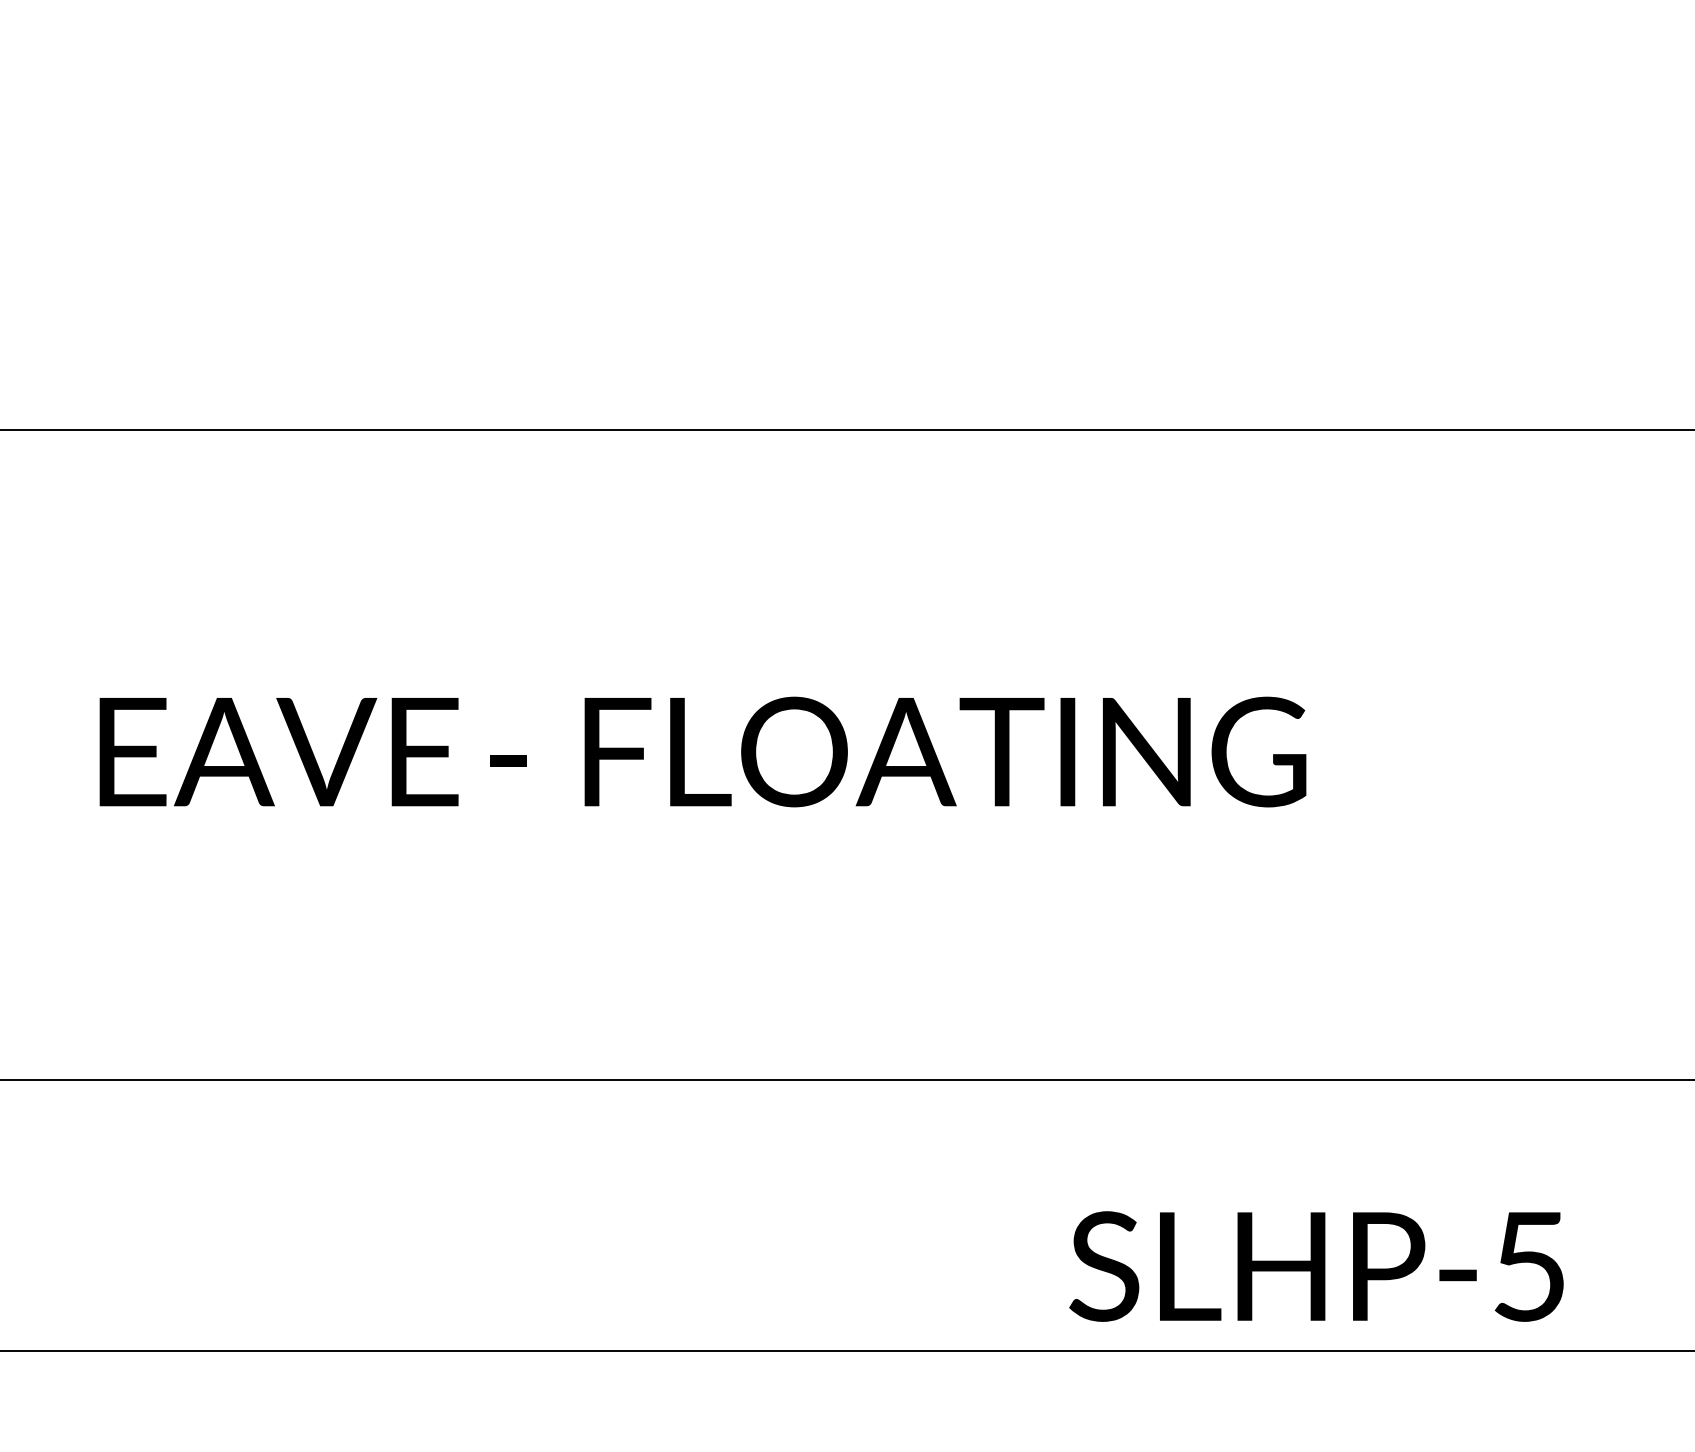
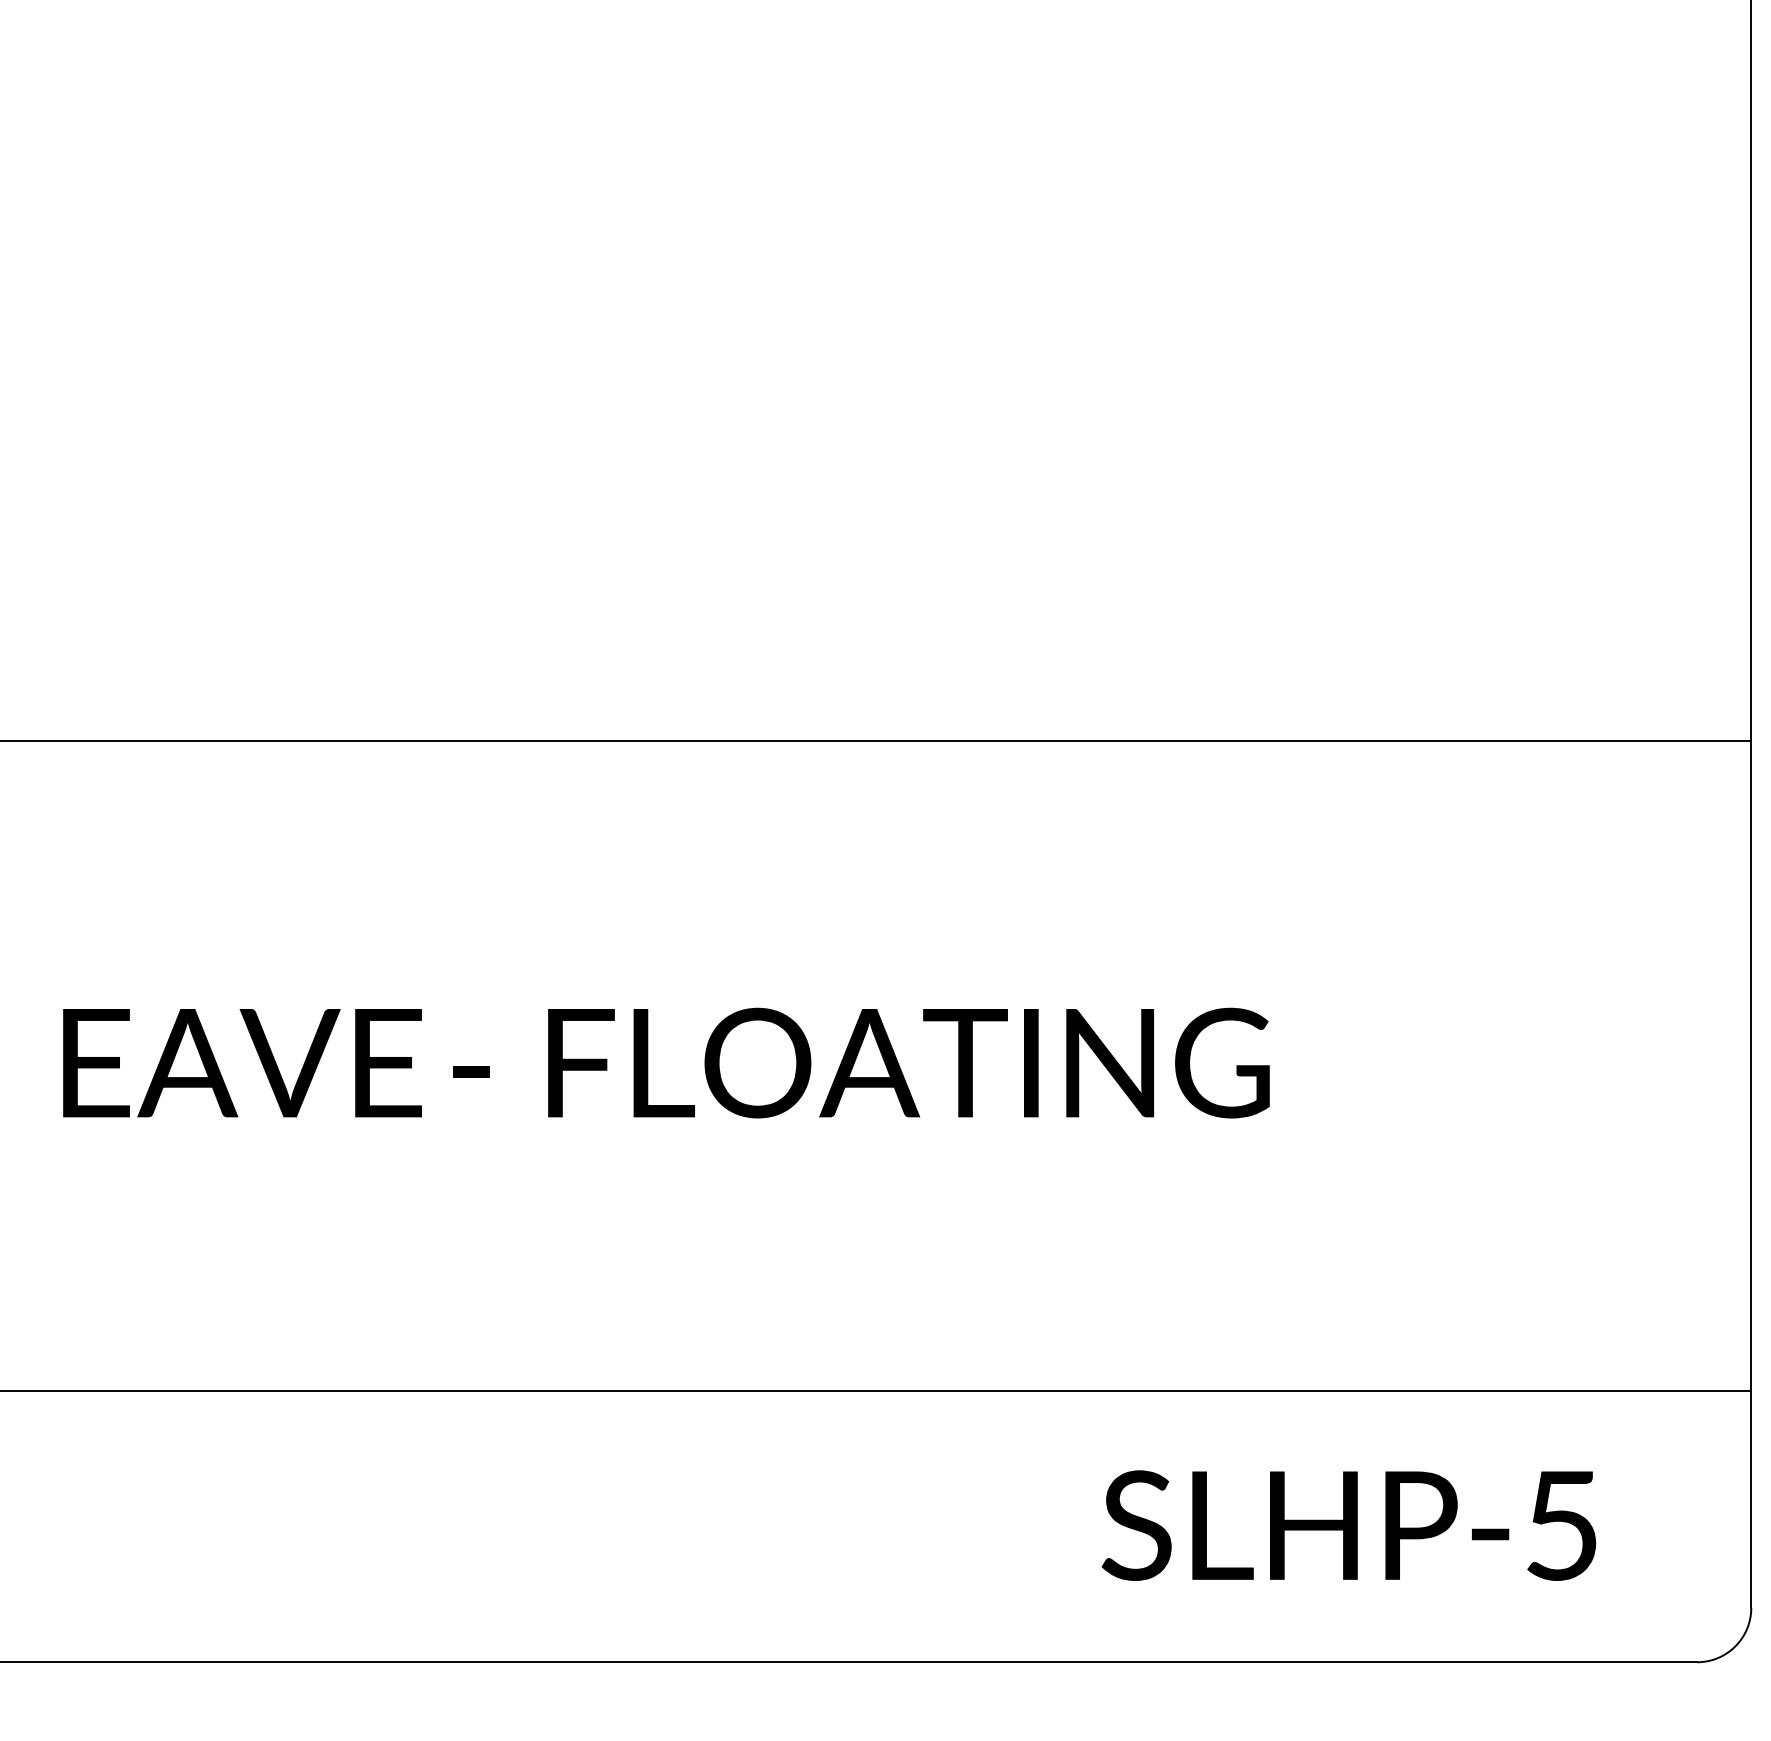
text: (1316, 1266) -> (1348, 1525), moved

